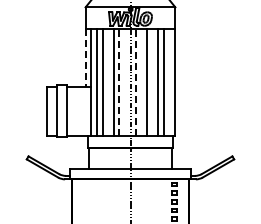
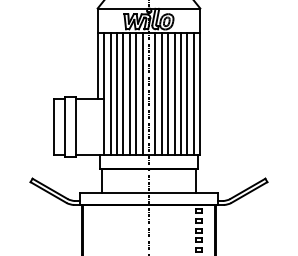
line: (85, 57) -> (97, 65), dashed -> solid
line: (119, 81) -> (136, 93), dashed -> solid
line: (136, 81) -> (155, 93), dashed -> solid
line: (108, 82) -> (123, 94), added
line: (124, 82) -> (142, 94), added
line: (141, 82) -> (161, 94), added
line: (152, 82) -> (174, 94), added
line: (169, 82) -> (193, 94), added

